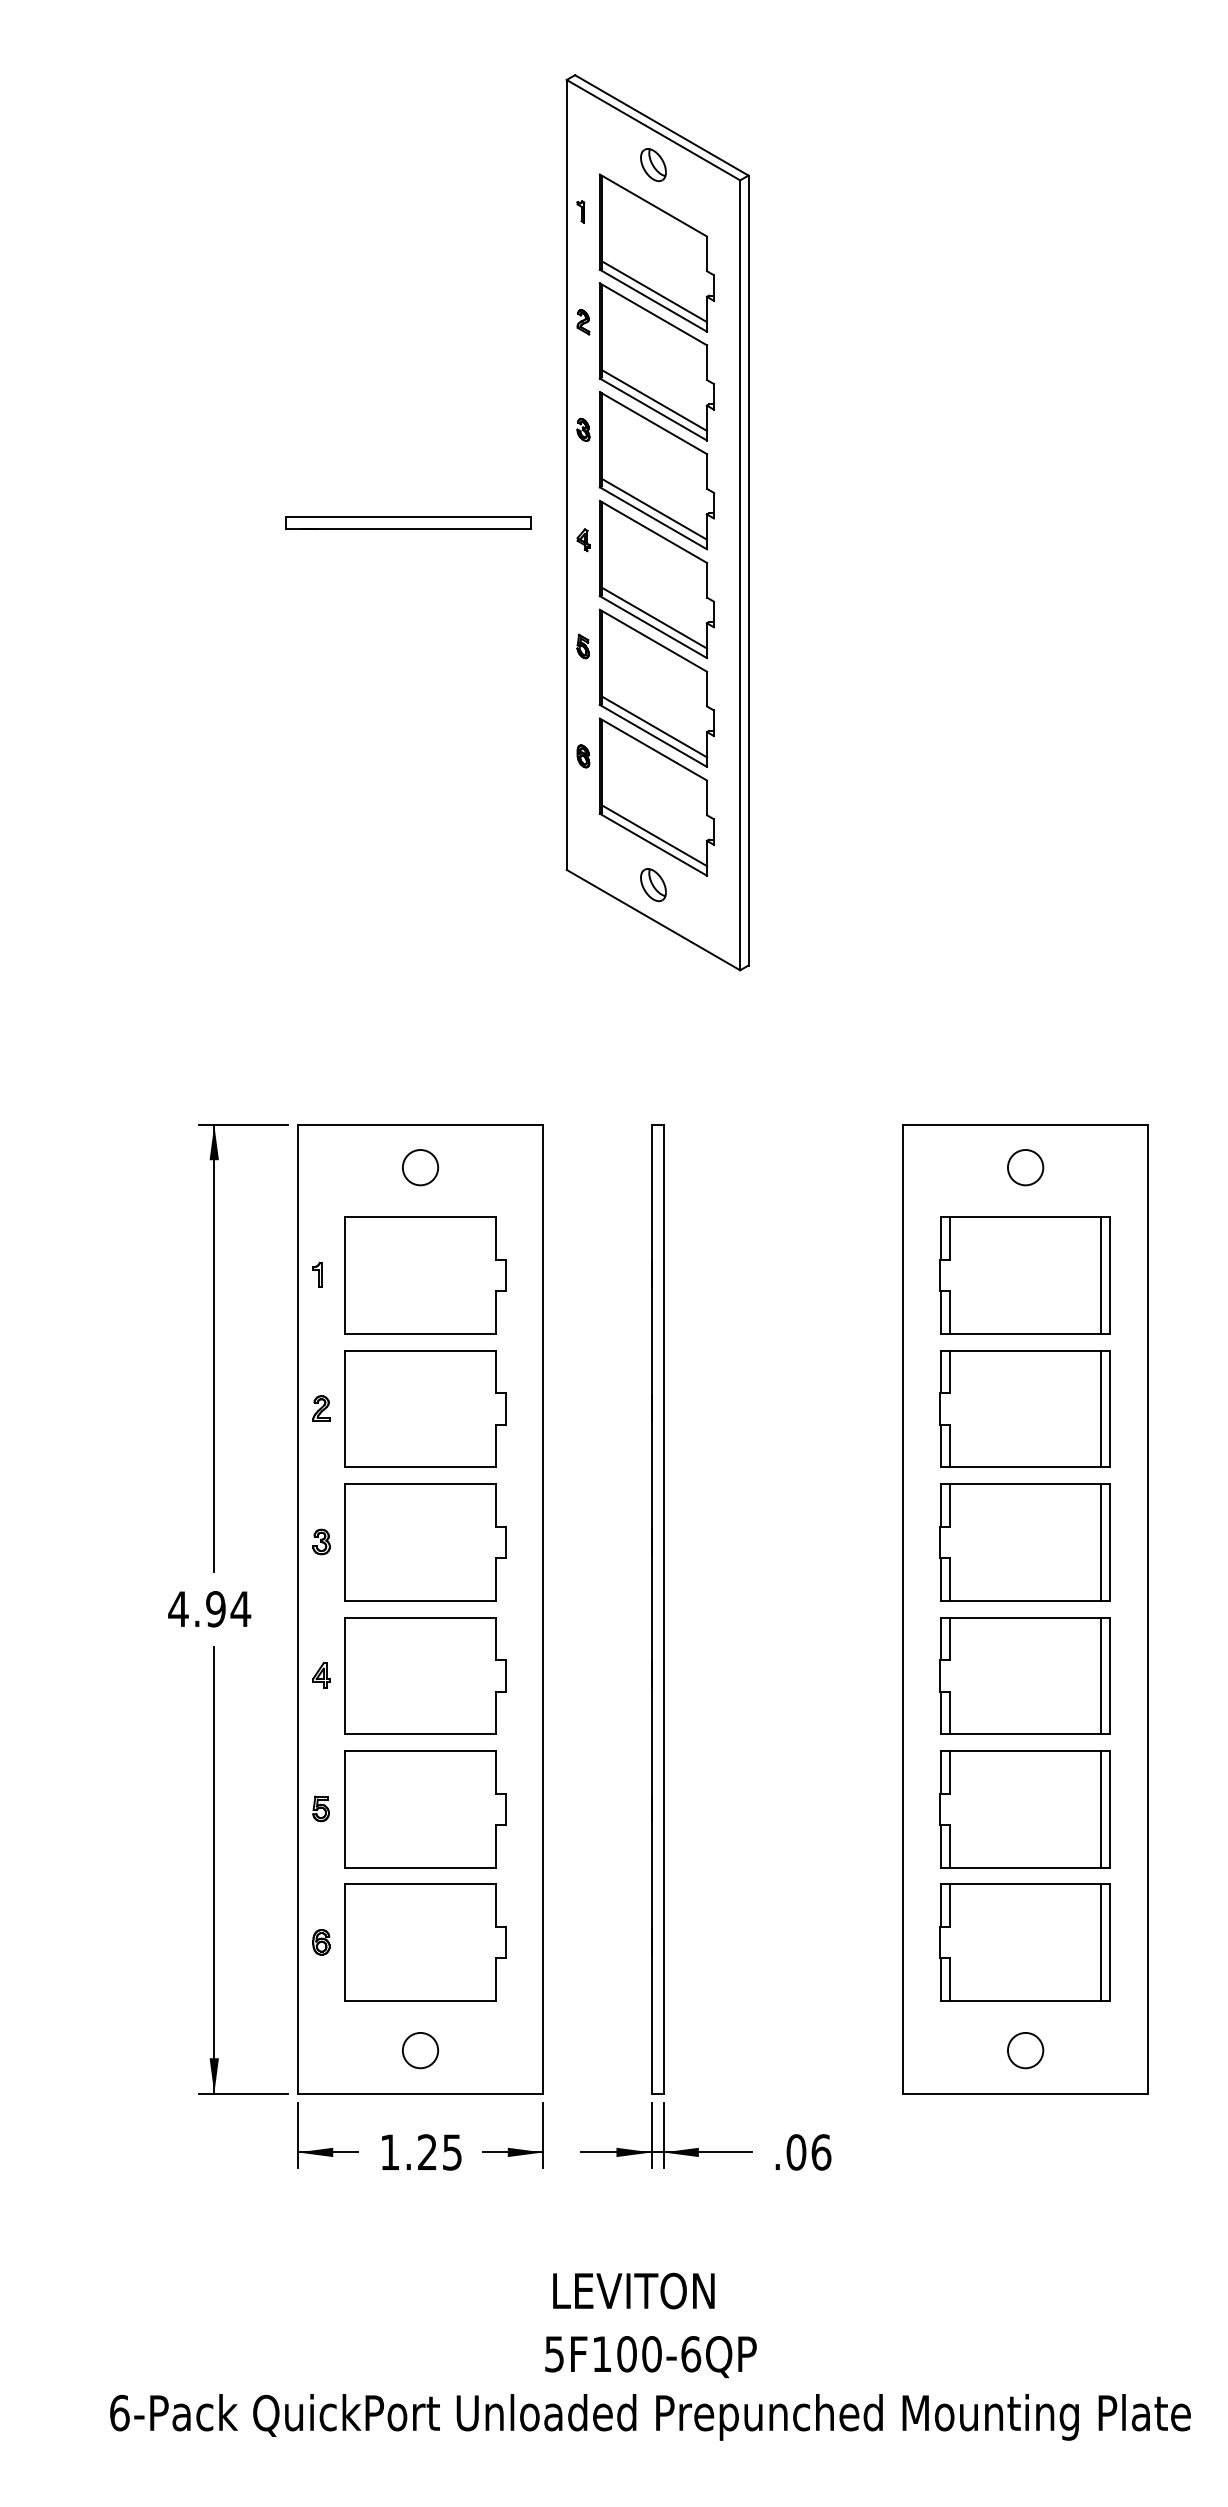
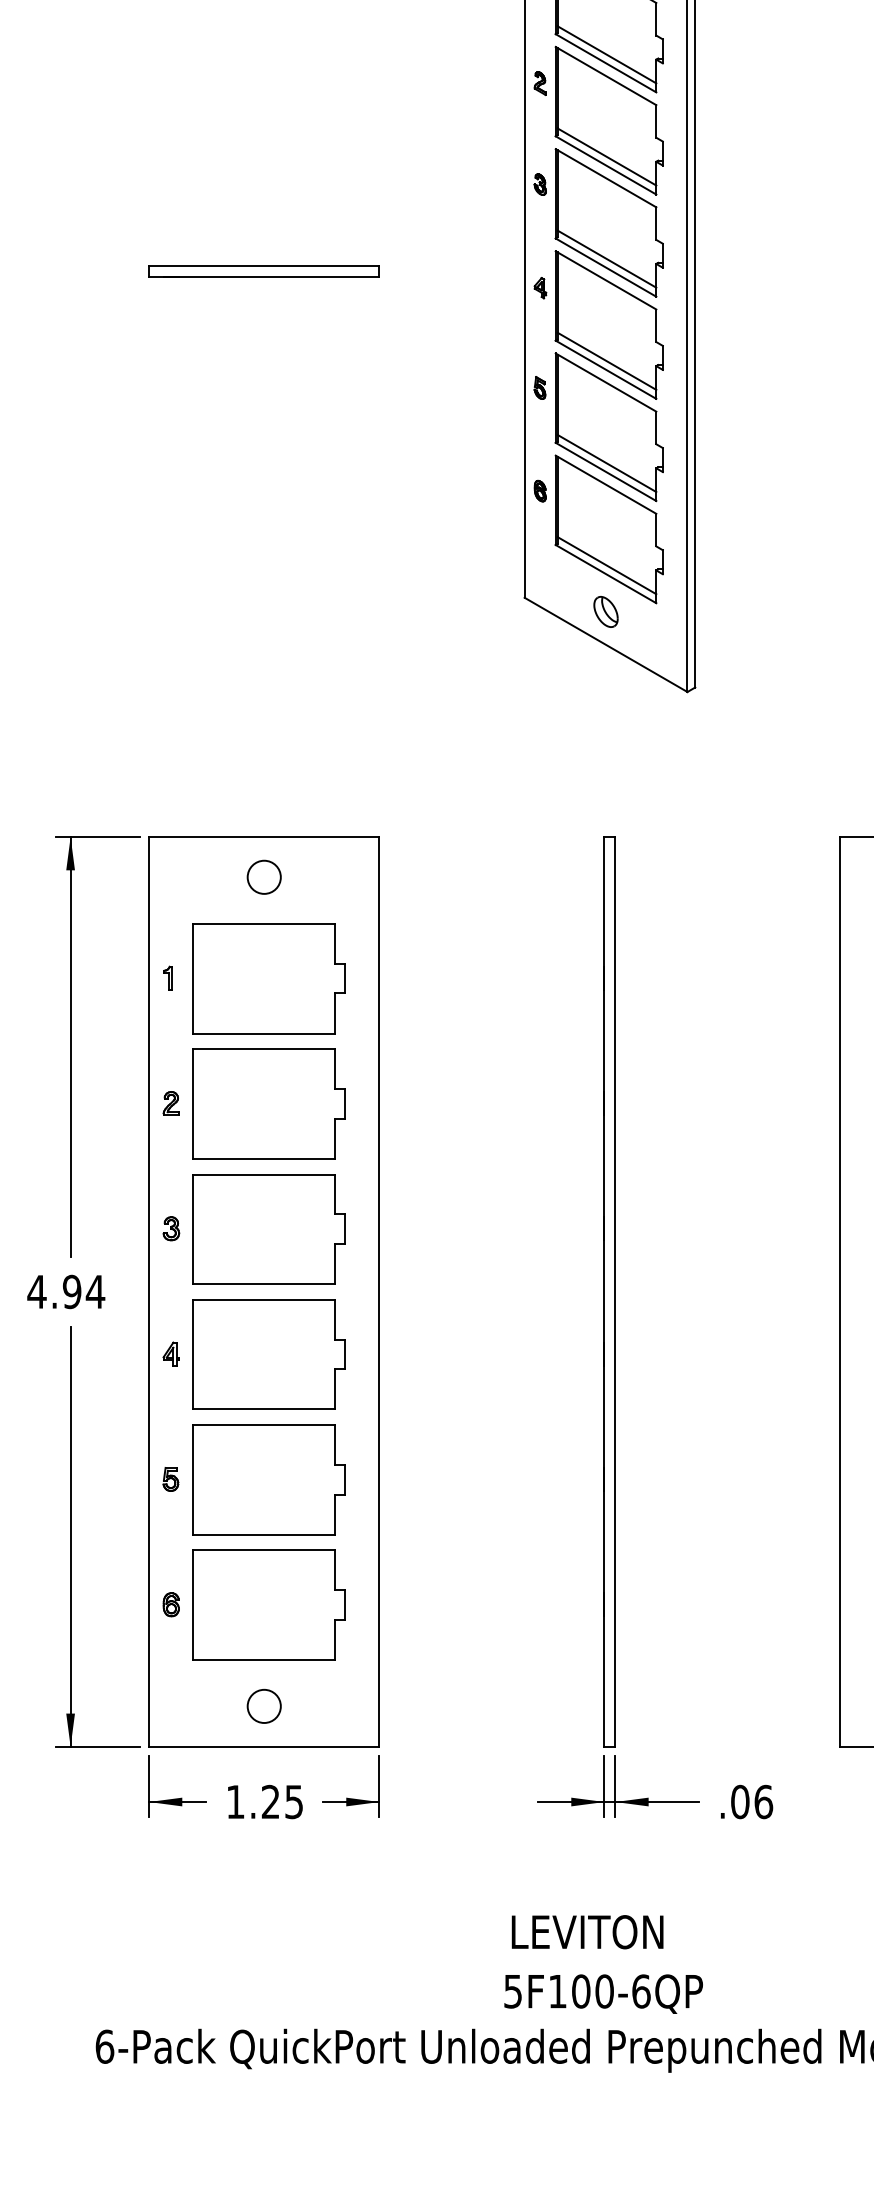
part: (408, 522) -> (264, 271), moved
part: (355, 1647) -> (203, 1327), moved

